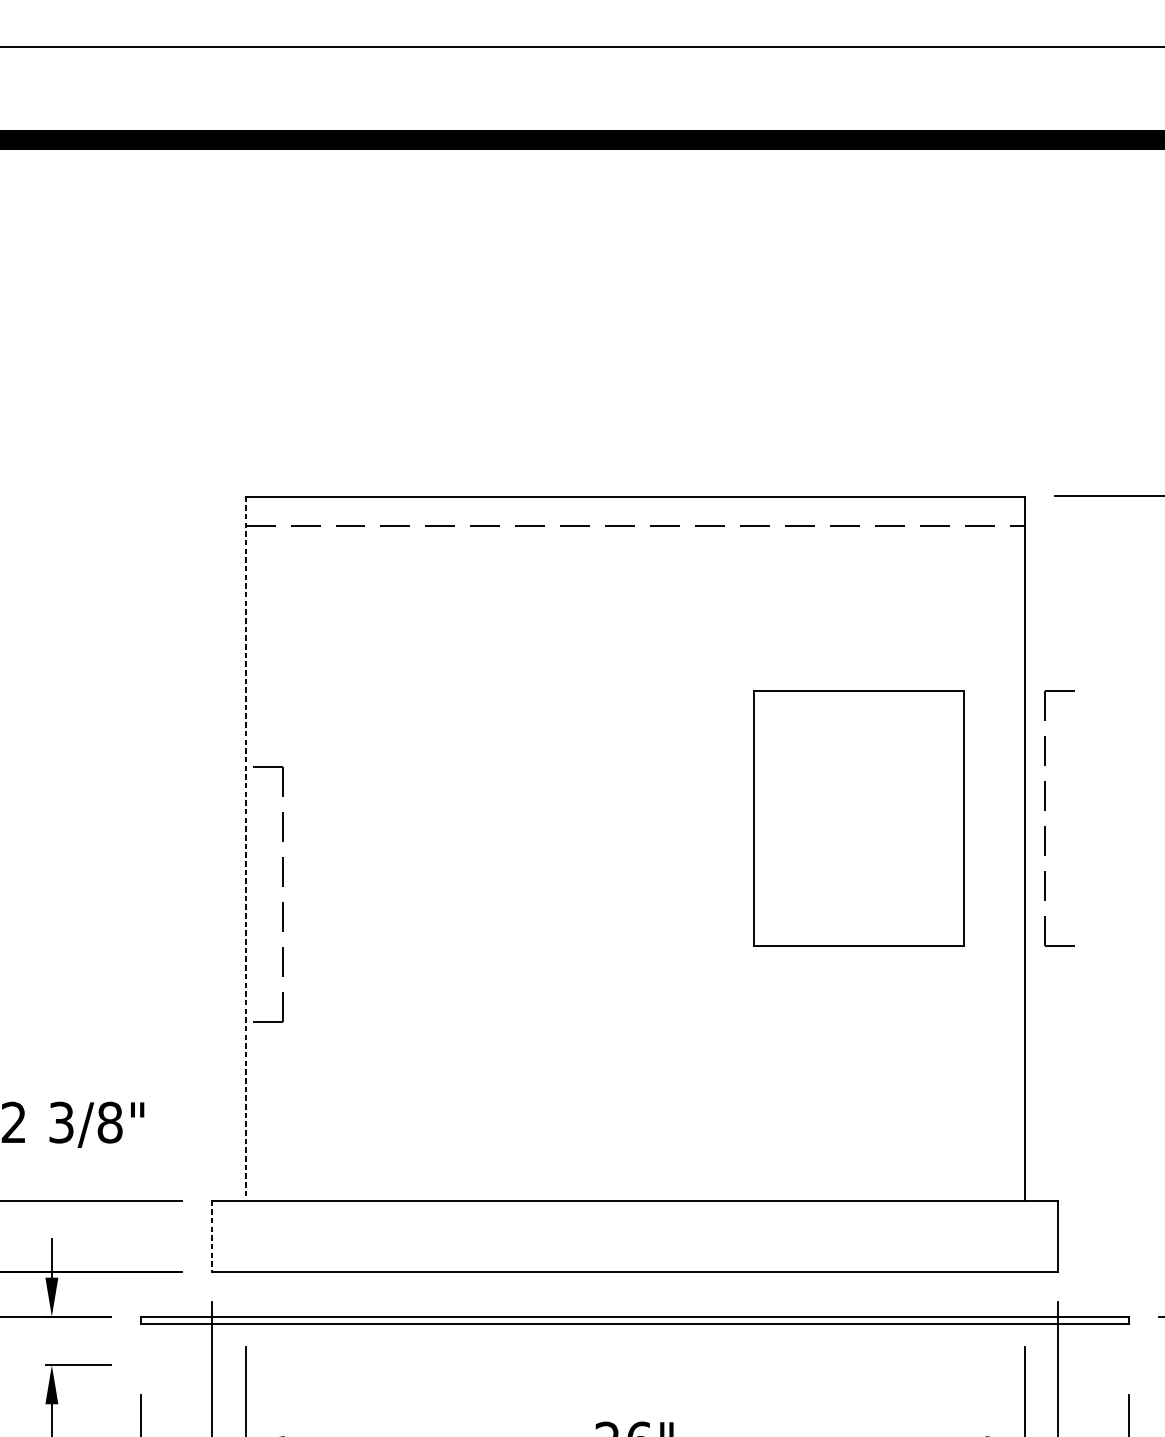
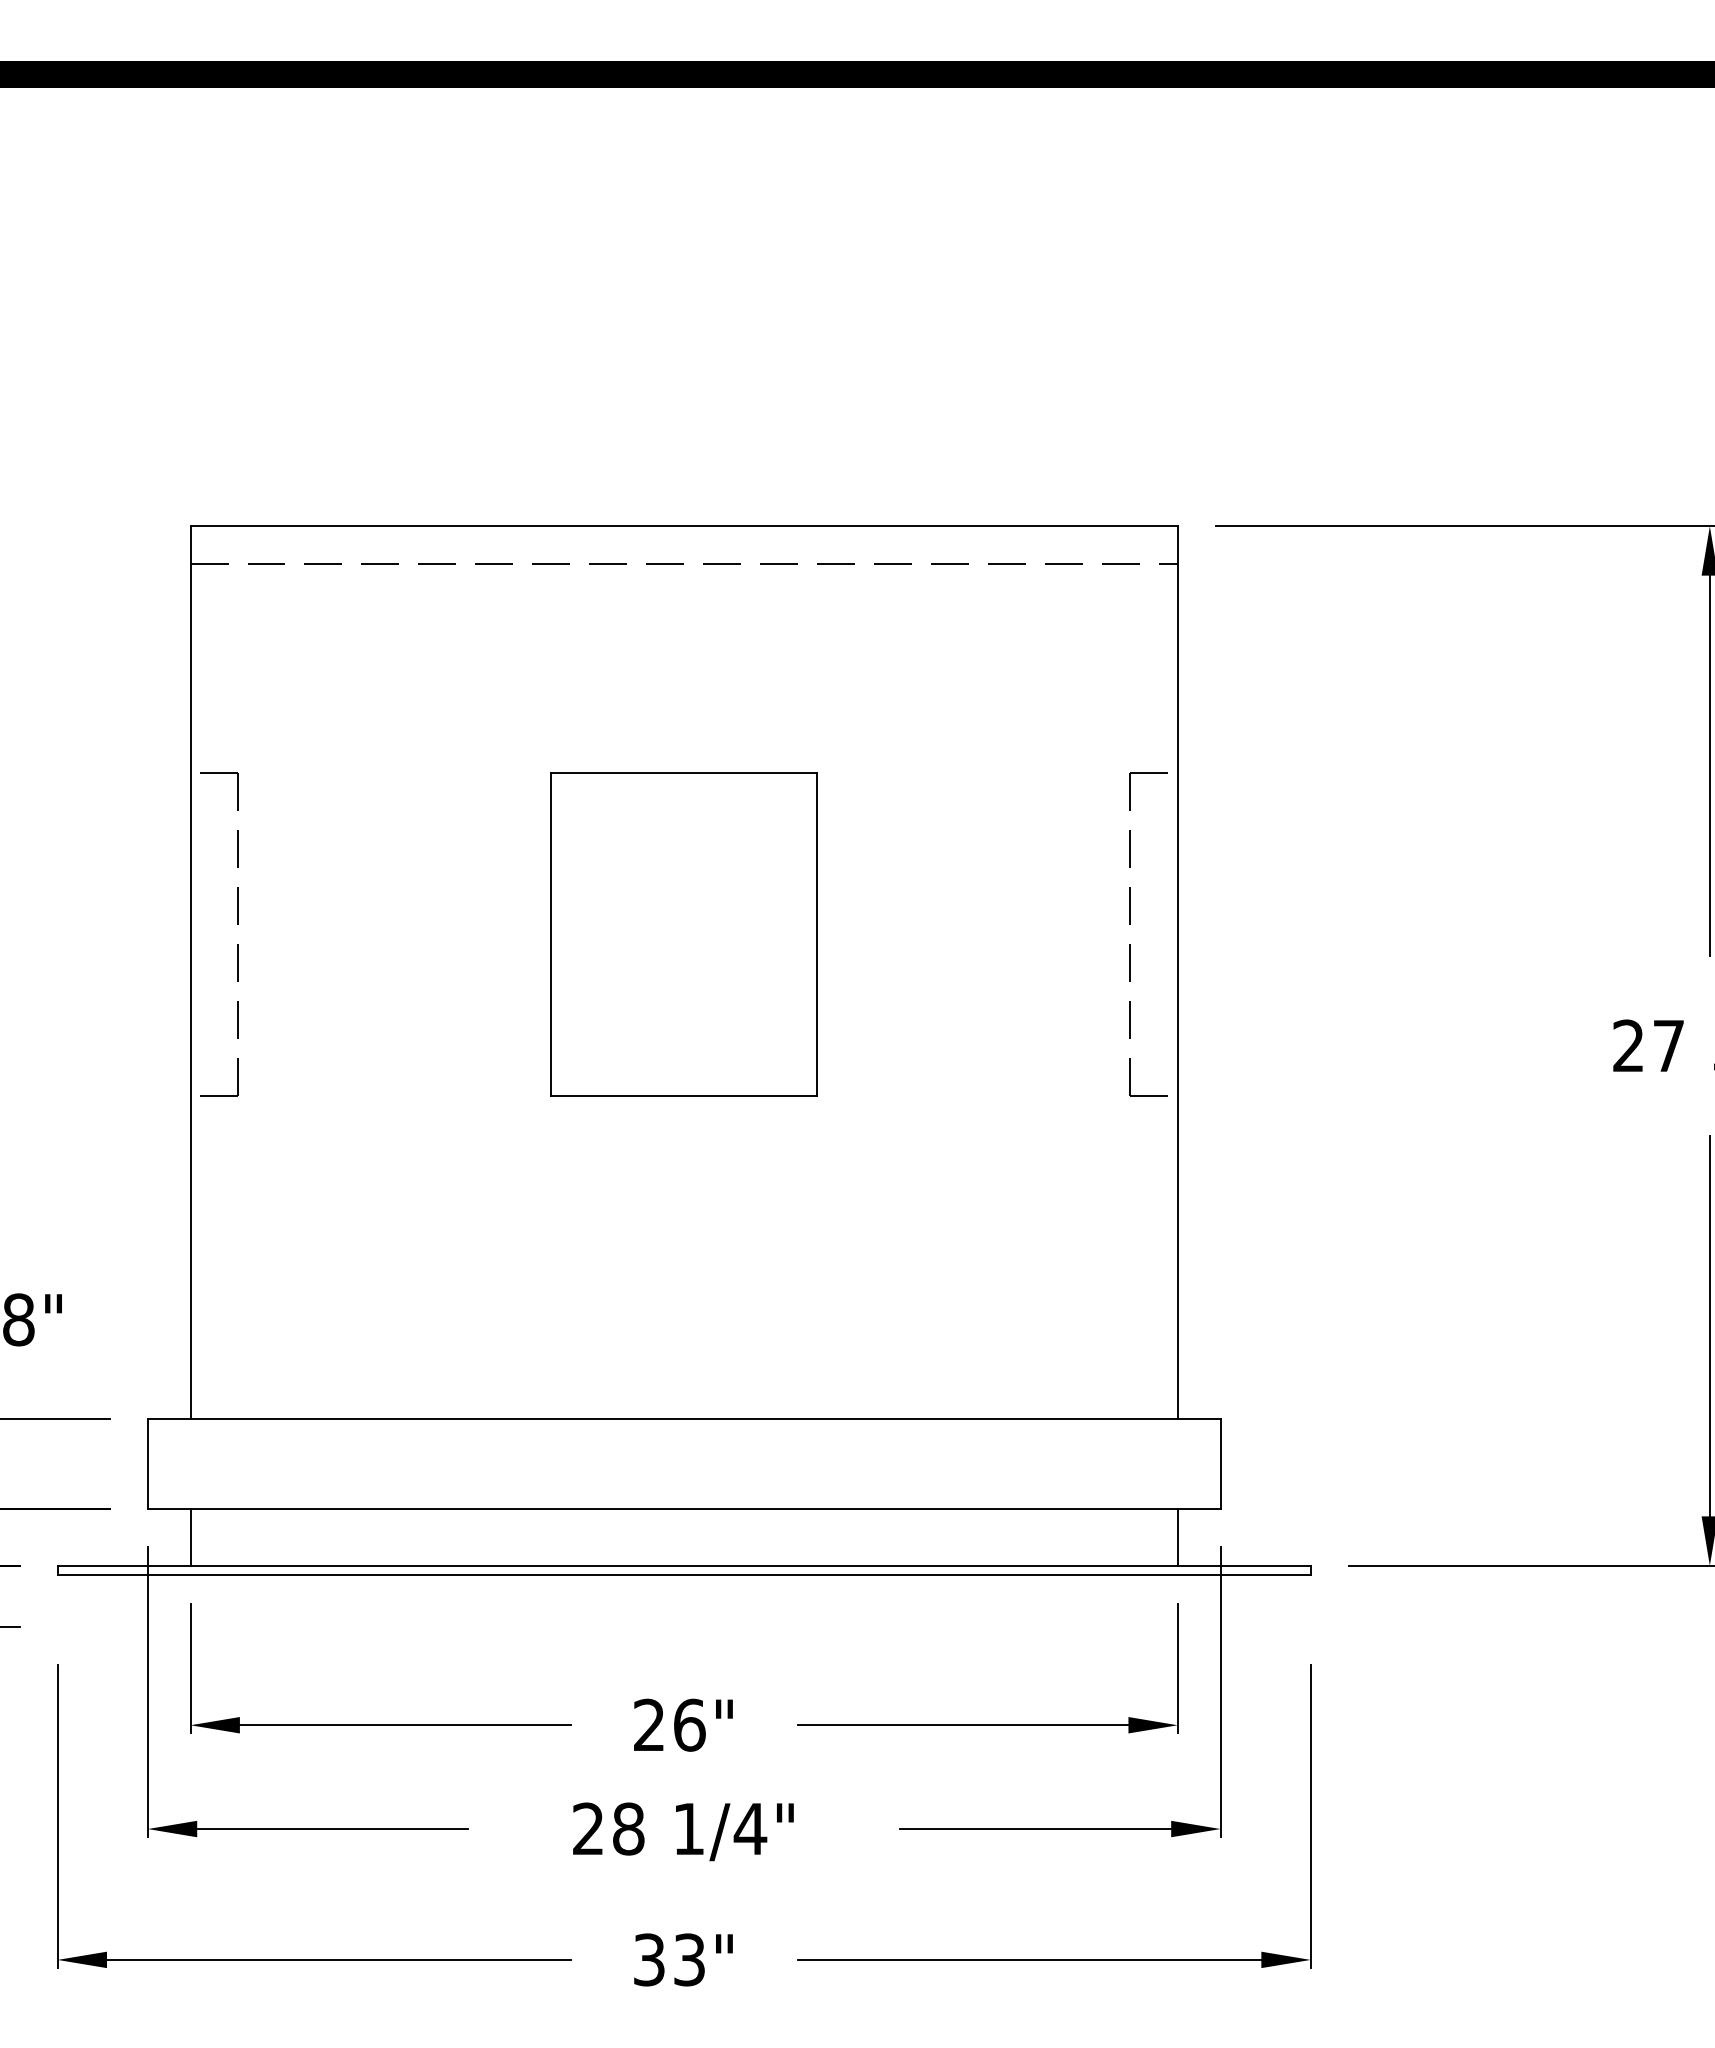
part: (1044, 810) -> (1130, 924), moved
part: (858, 818) -> (683, 934), moved
line: (245, 848) -> (190, 972), dashed -> solid
part: (282, 886) -> (237, 924), moved
line: (211, 1236) -> (147, 1464), dashed -> solid
line: (245, 1293) -> (190, 1536), added
line: (1024, 1293) -> (1177, 1536), added

